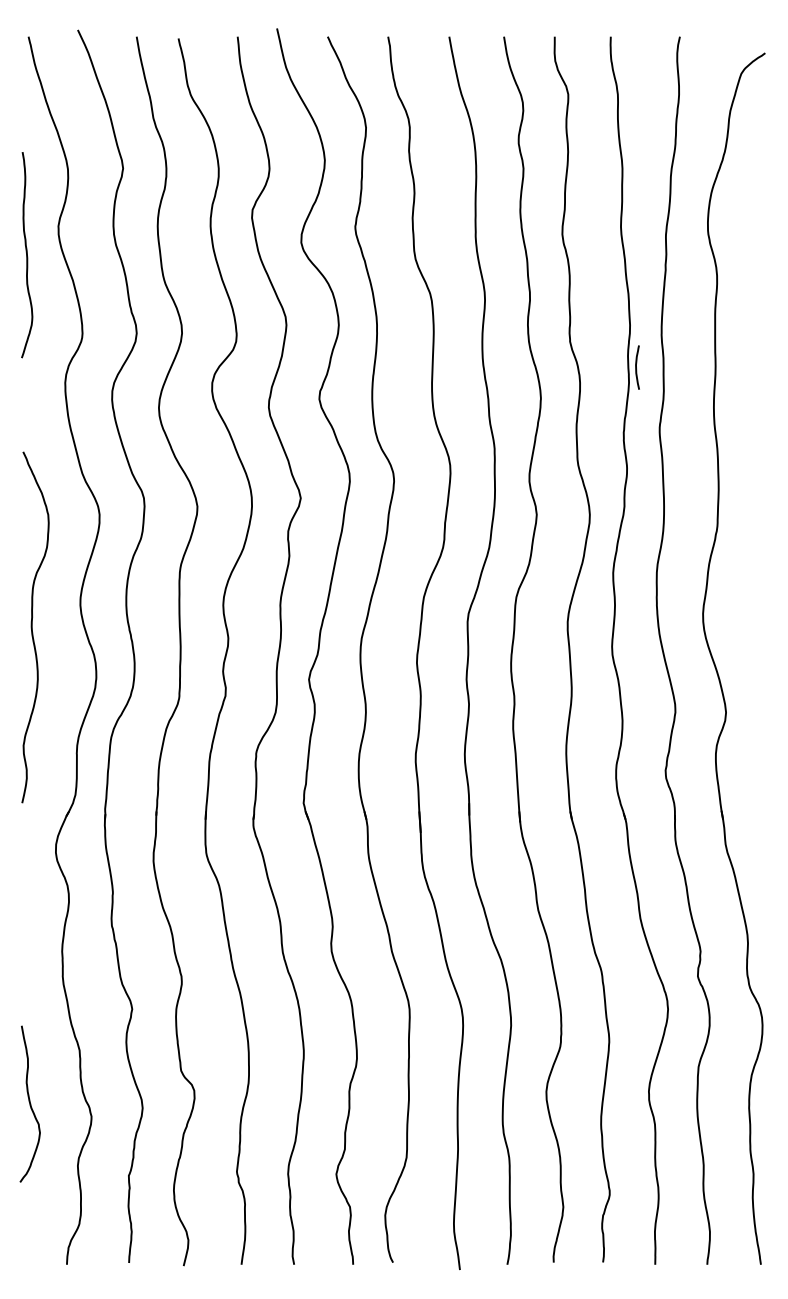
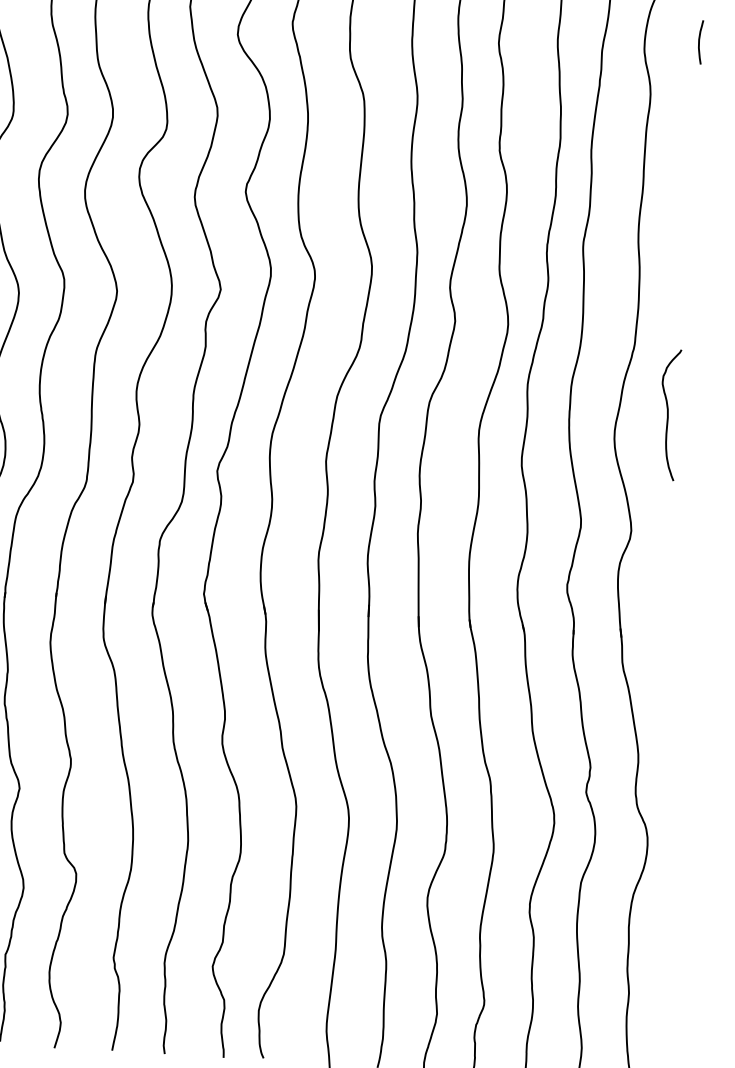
curve: (636, 367) -> (699, 42), moved
curve: (755, 594) -> (668, 414), added

